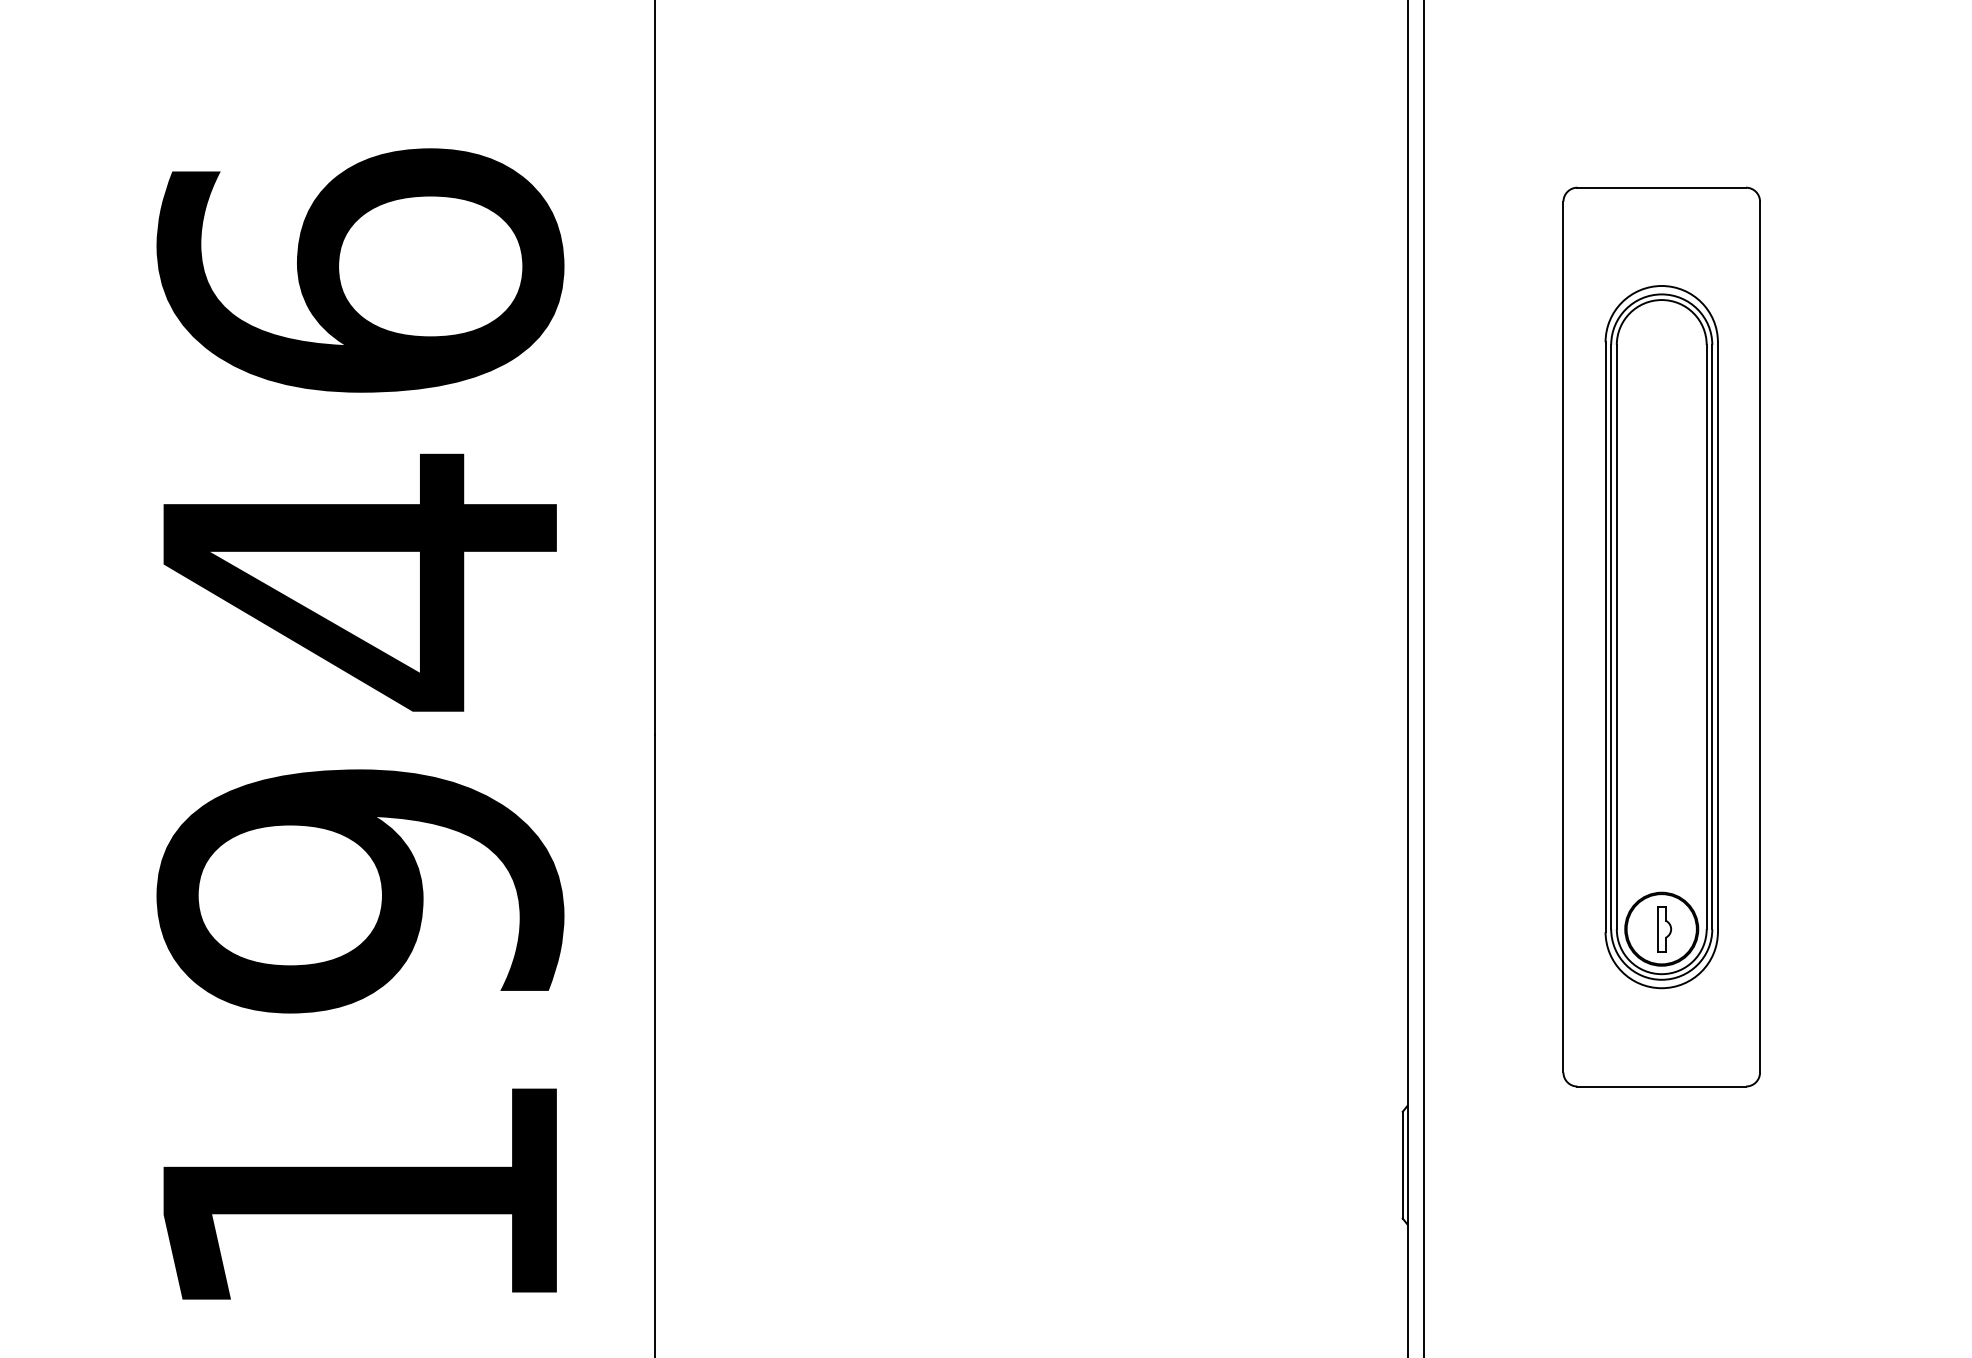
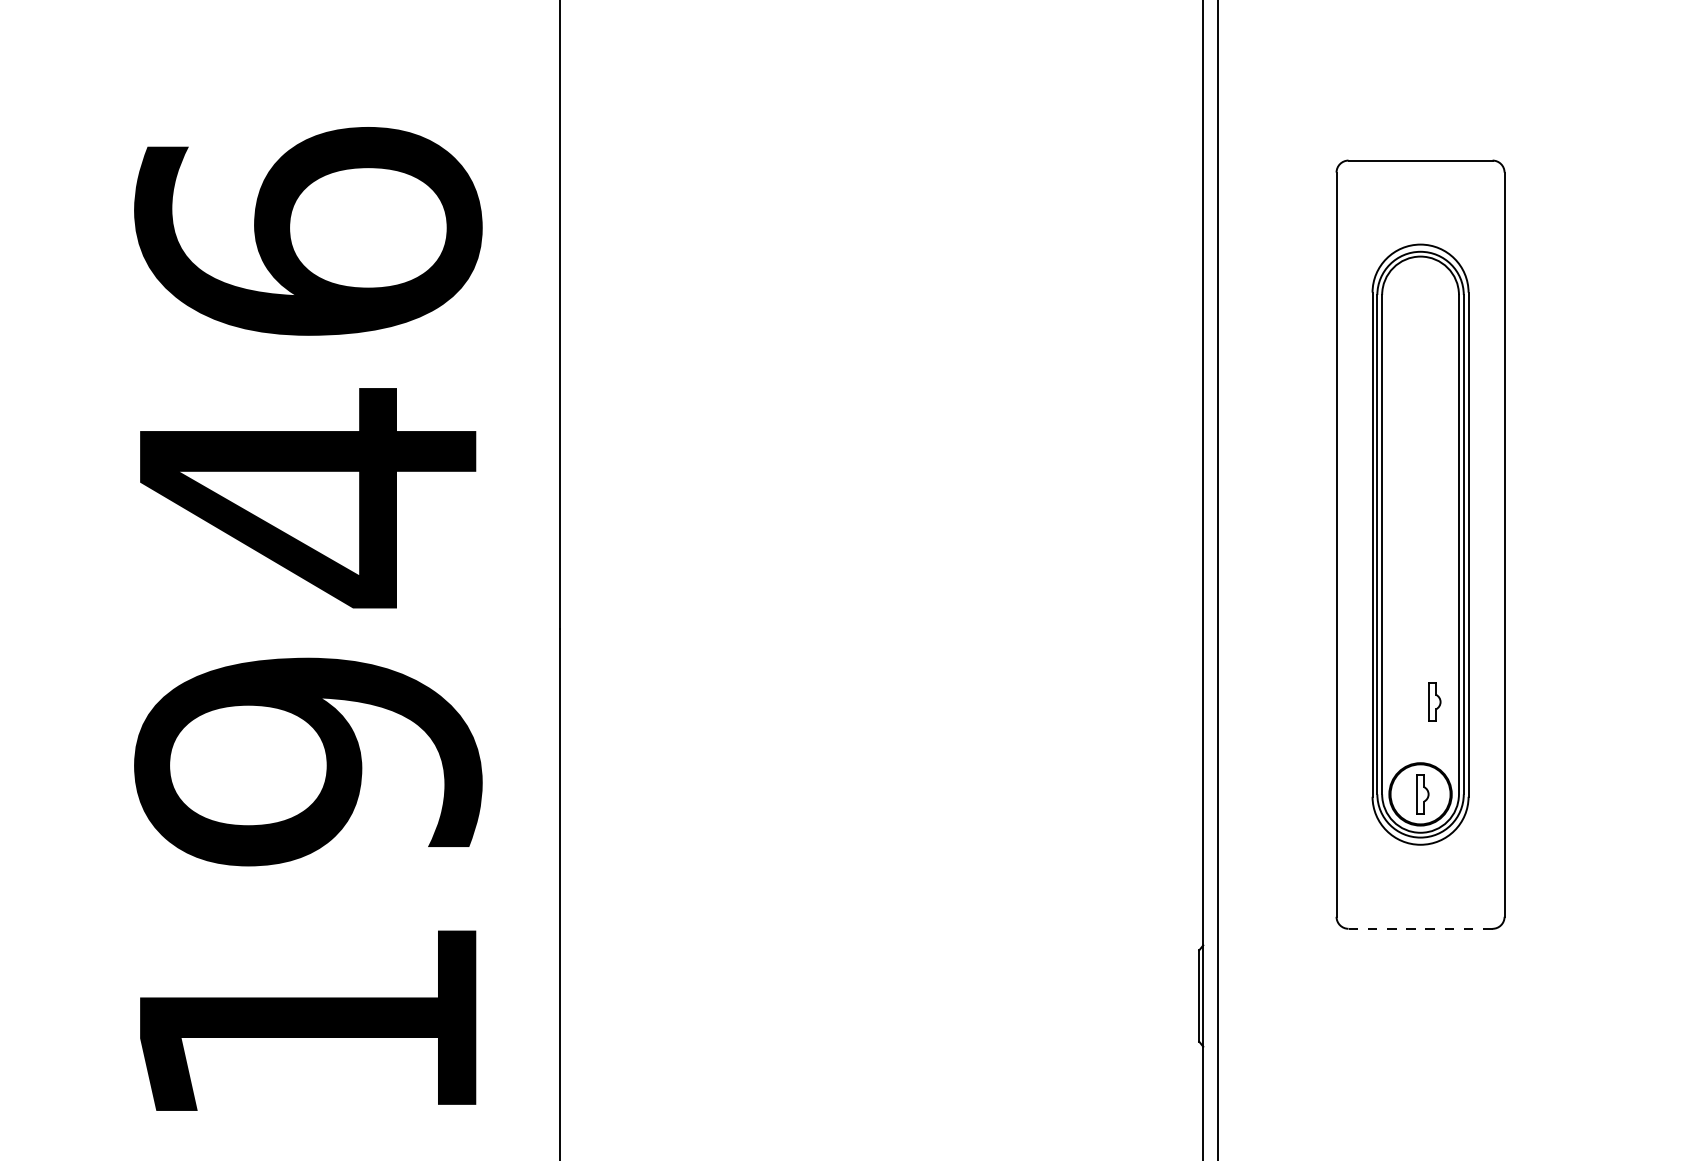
part: (1678, 821) -> (1434, 702), added
line: (1662, 1086) -> (1421, 928), solid -> dashed

